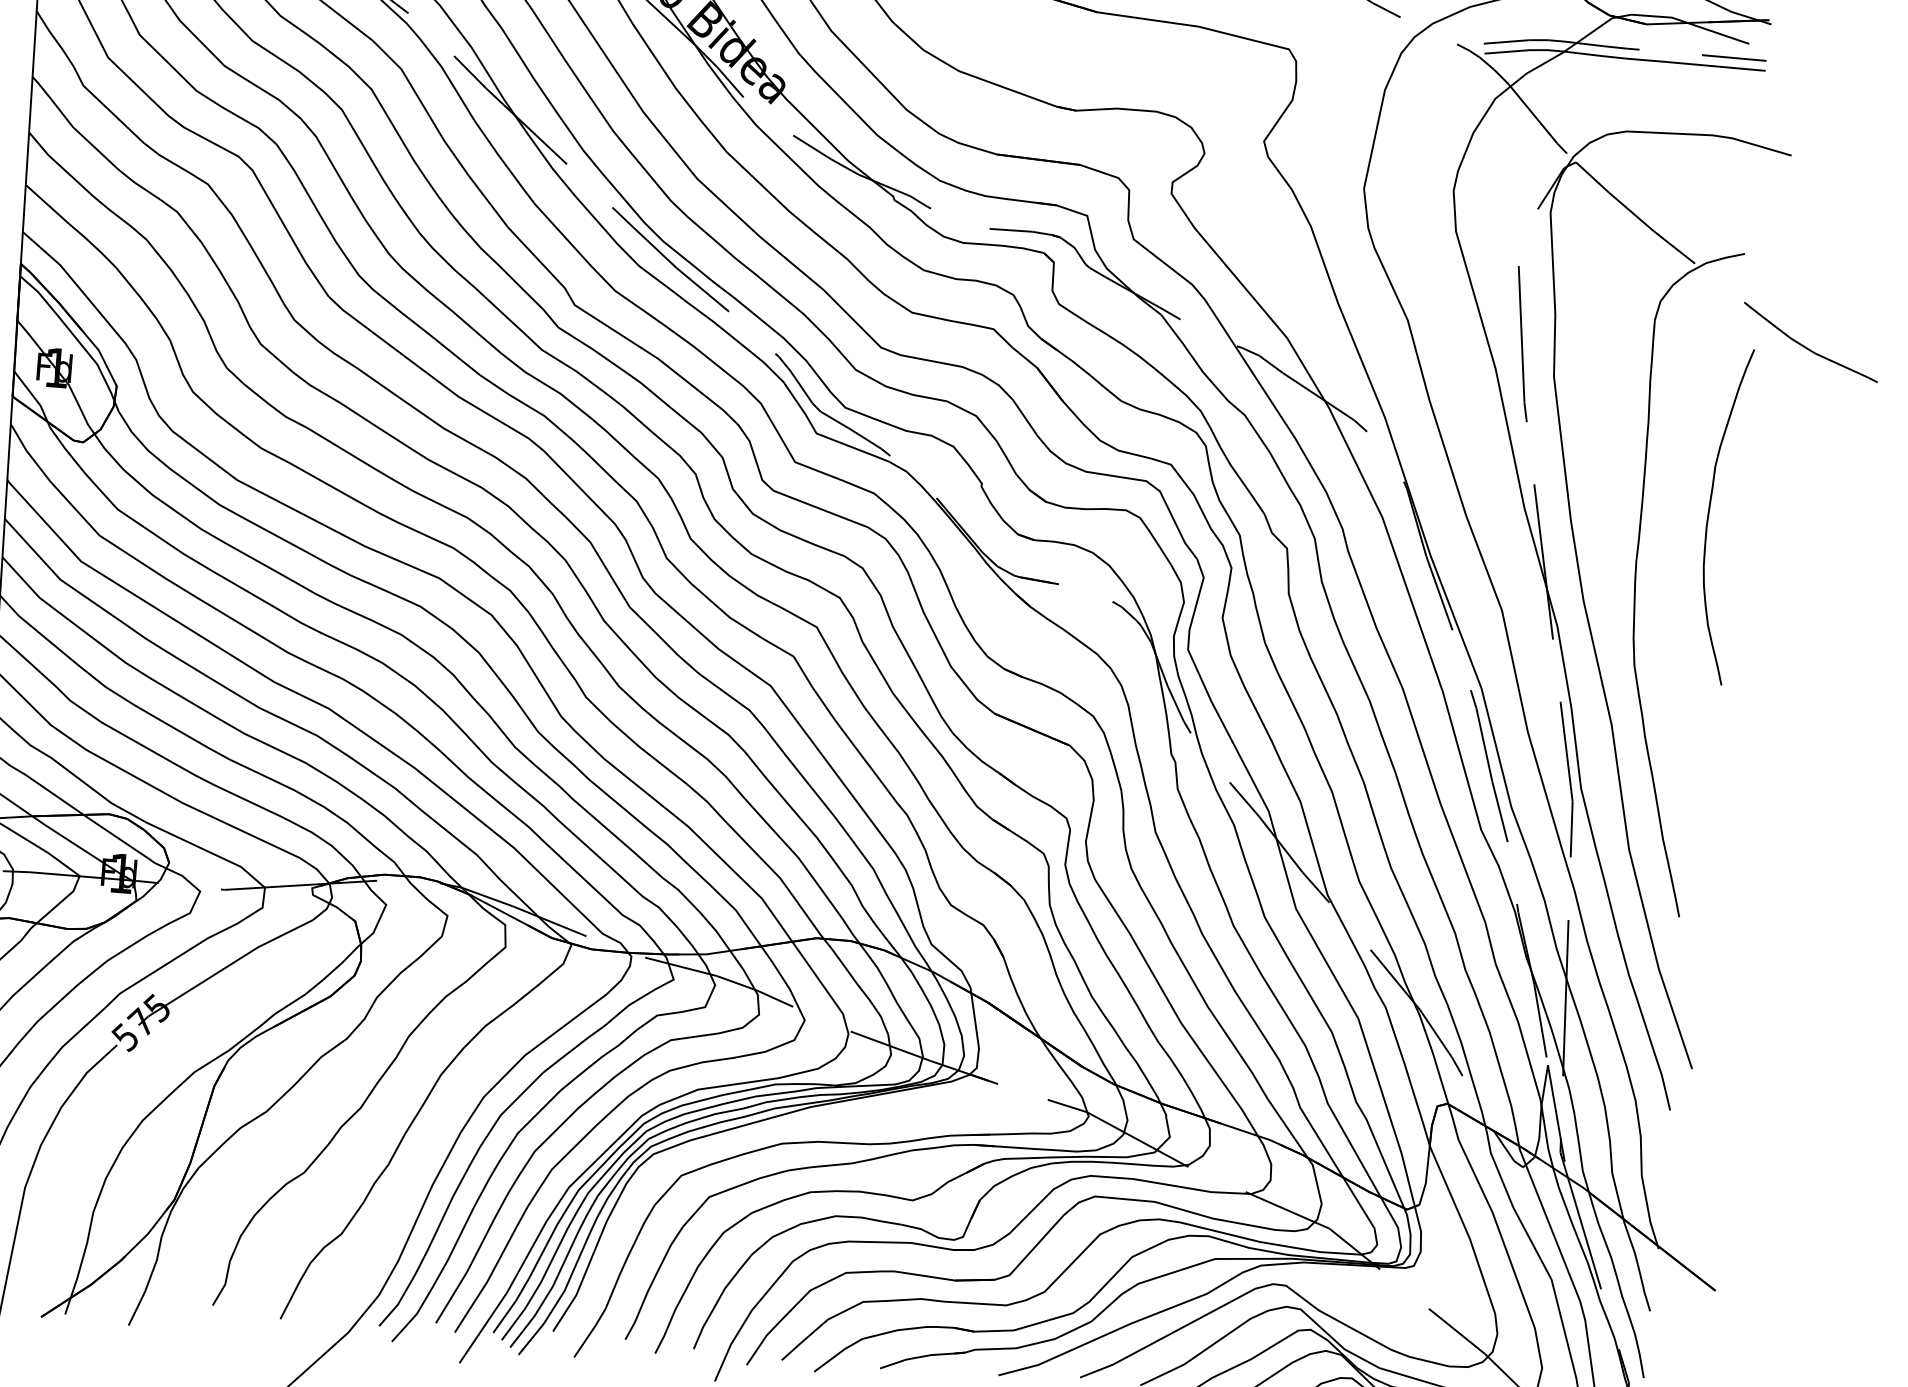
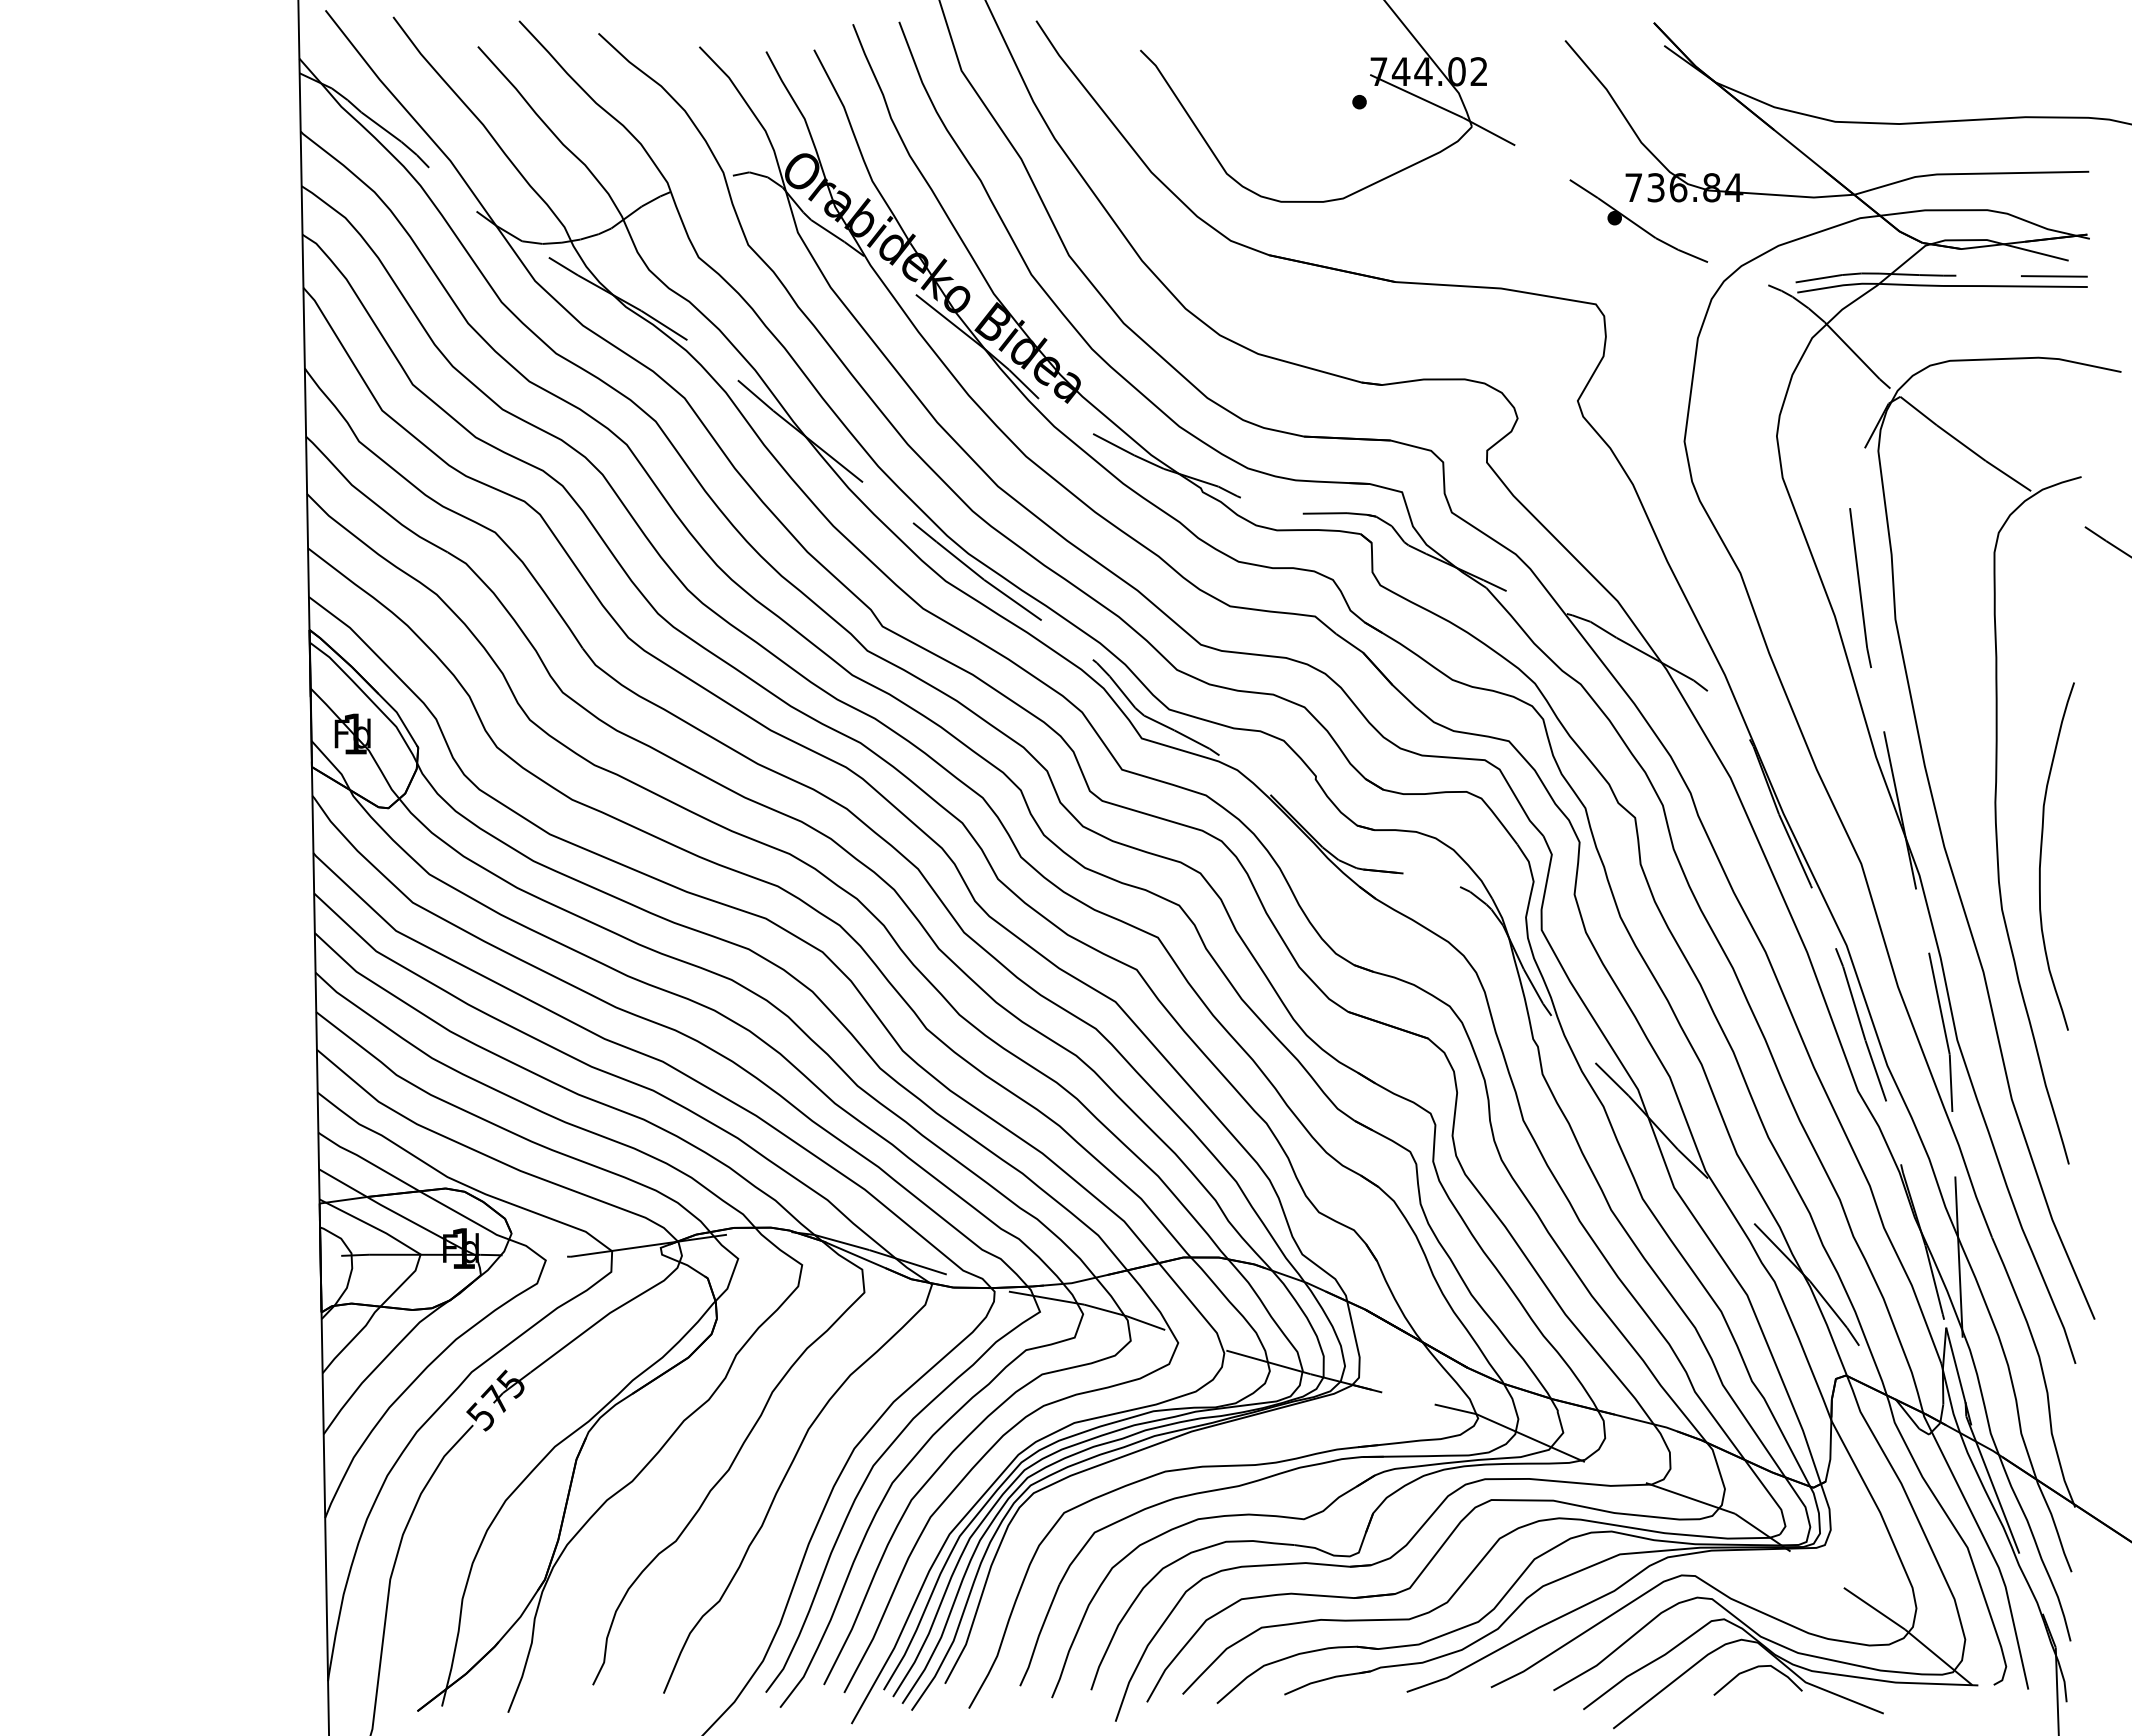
curve: (1709, 515) -> (2041, 856), moved

